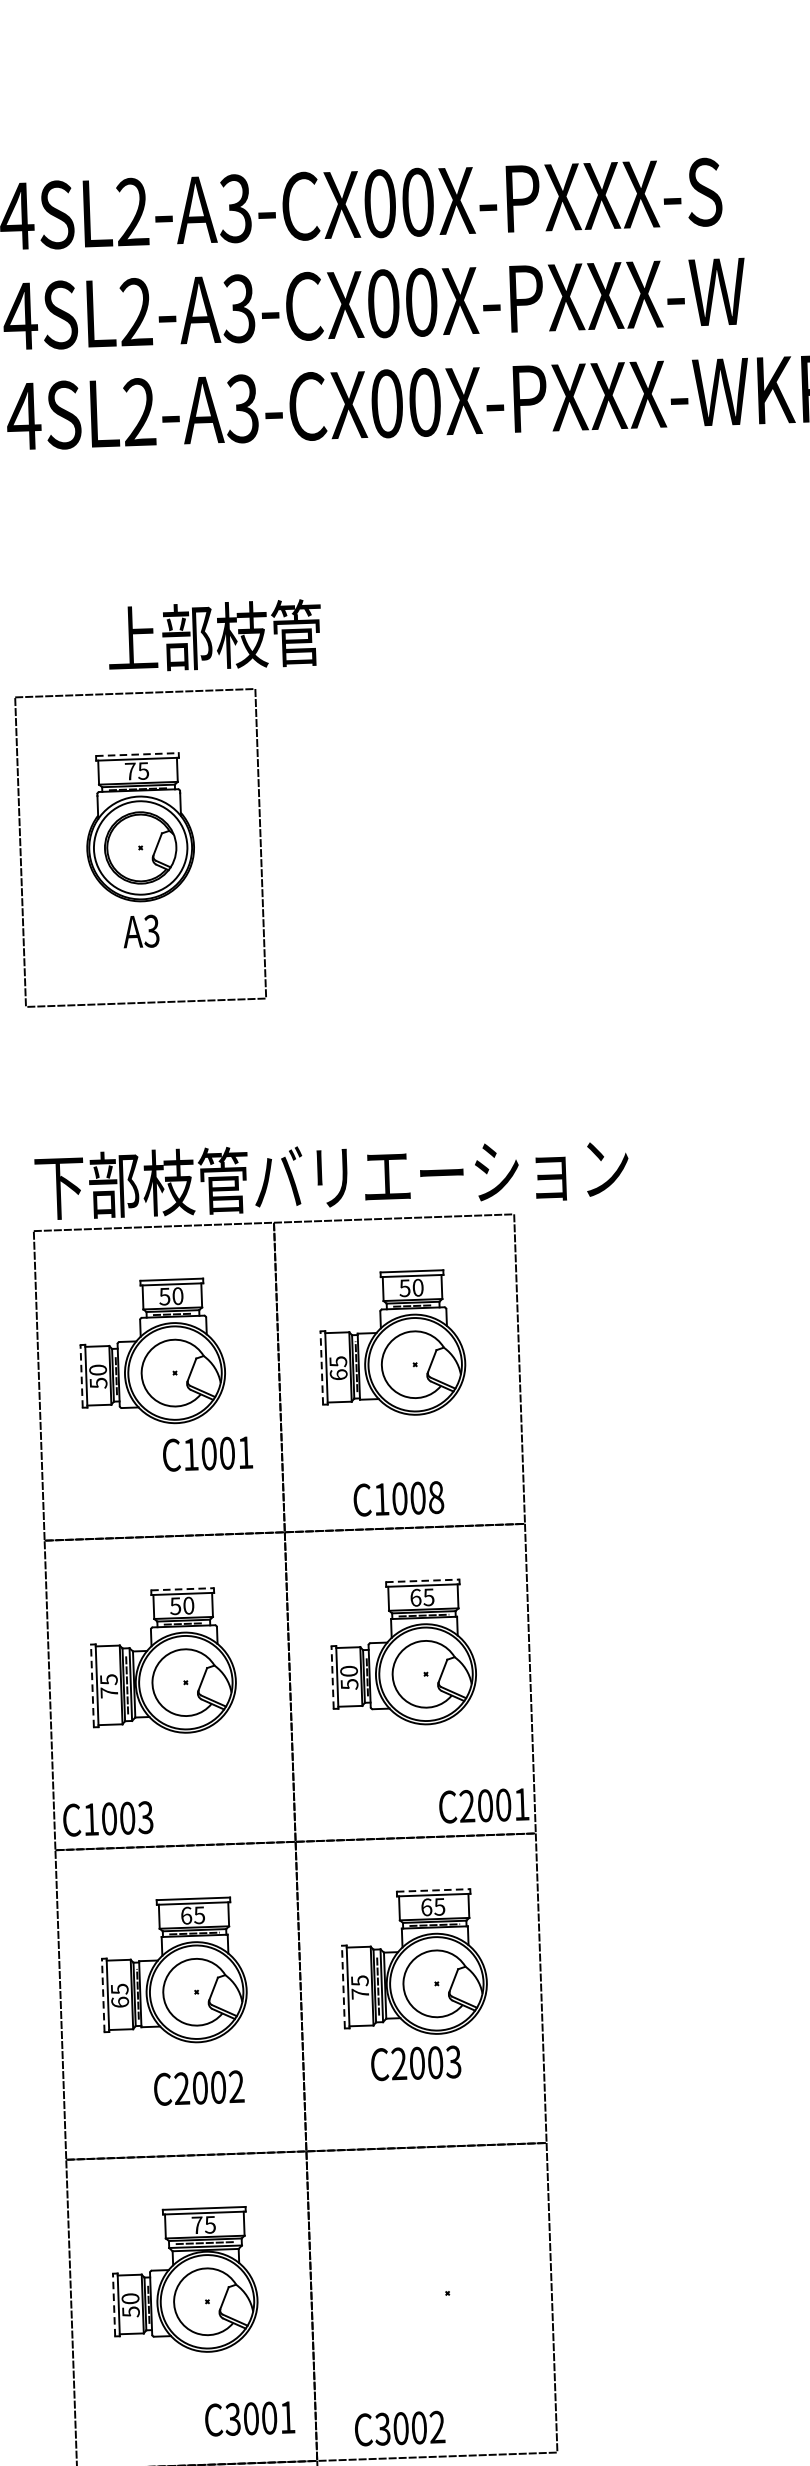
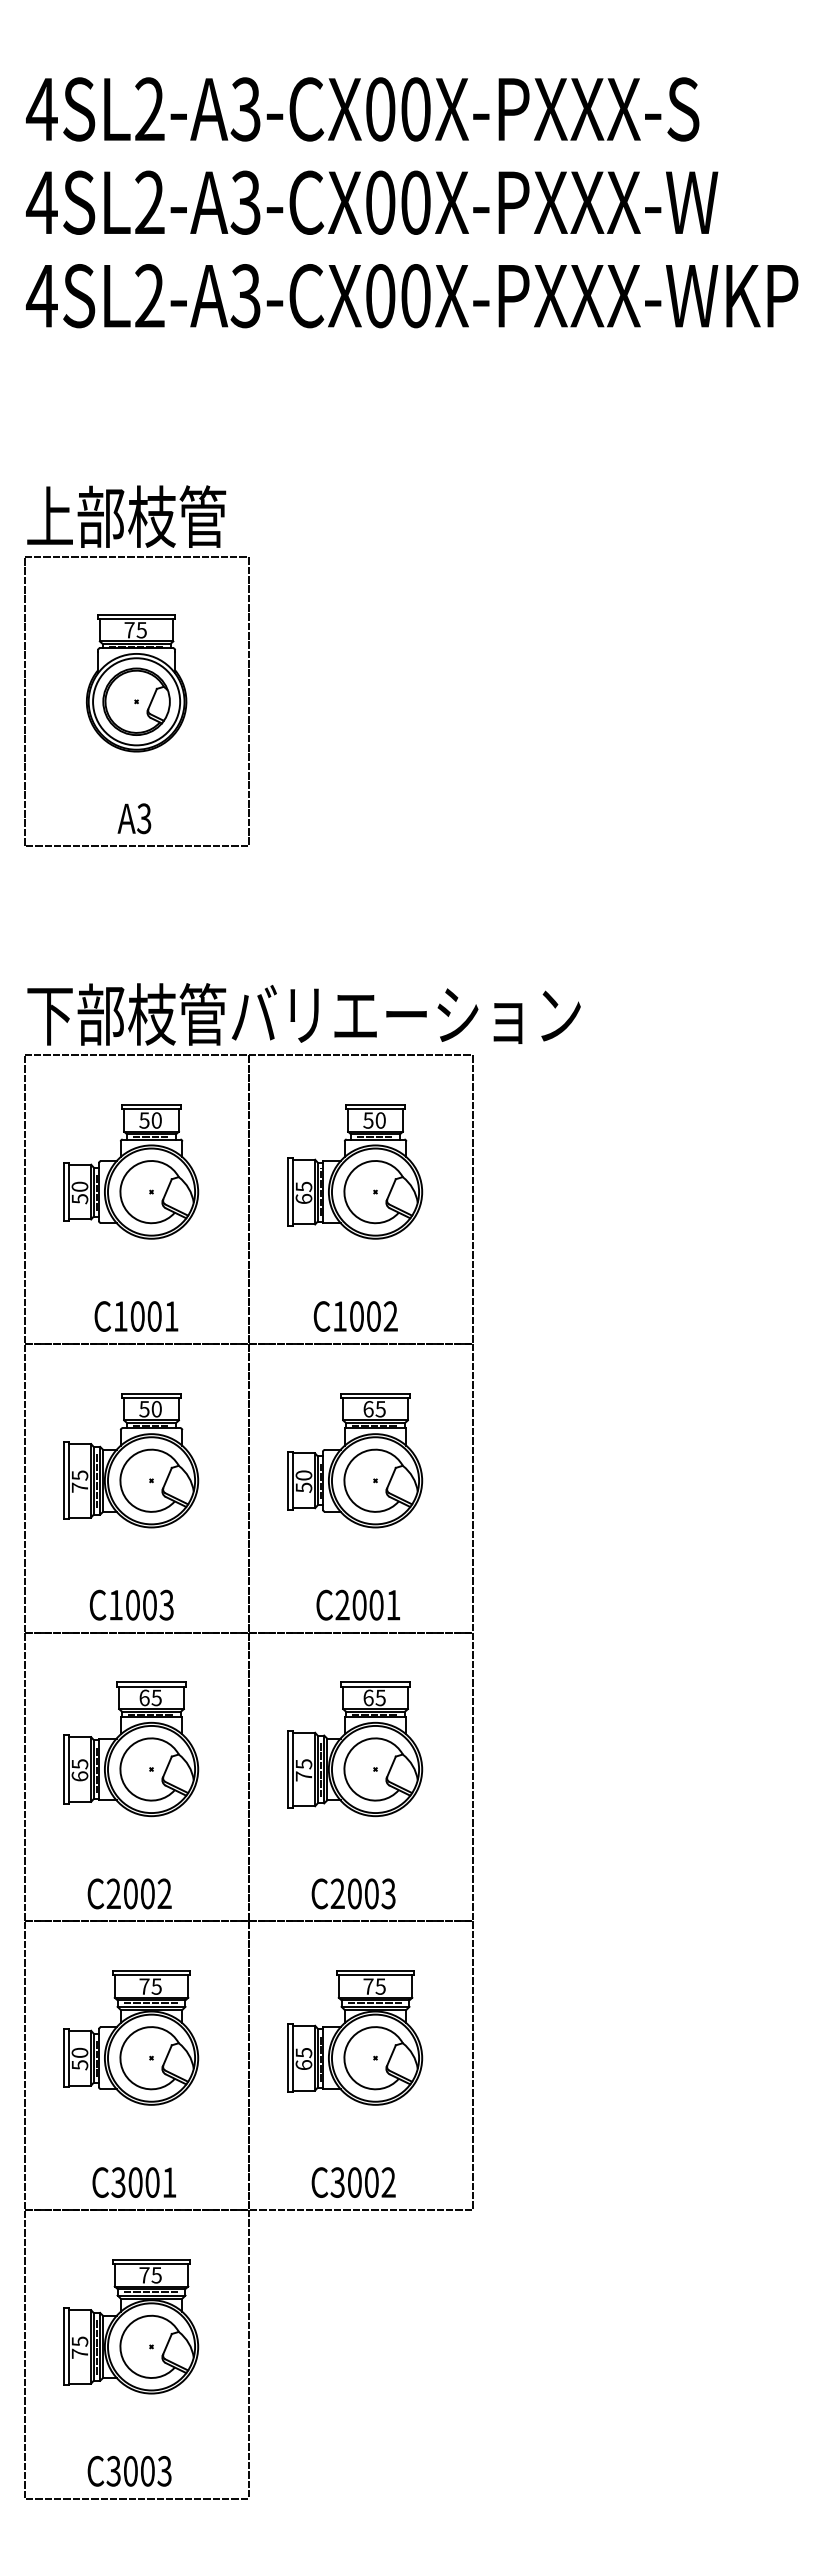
text: (214, 635) -> (126, 516), moved
line: (137, 754) -> (136, 614), dashed -> solid
text: (141, 931) -> (134, 818), moved
line: (321, 1367) -> (288, 1191), dashed -> solid
line: (81, 1375) -> (64, 1191), dashed -> solid
text: (207, 1453) -> (136, 1316), moved
text: (435, 1497) -> (390, 1316), C1008 -> C1002
line: (423, 1580) -> (376, 1393), dashed -> solid
line: (183, 1589) -> (152, 1393), dashed -> solid
line: (332, 1677) -> (288, 1480), dashed -> solid
line: (92, 1685) -> (64, 1480), dashed -> solid
text: (483, 1805) -> (357, 1604), moved
text: (107, 1818) -> (131, 1604), moved
line: (434, 1890) -> (376, 1682), dashed -> solid
line: (343, 1987) -> (288, 1769), dashed -> solid
line: (103, 1995) -> (64, 1769), dashed -> solid
text: (415, 2062) -> (353, 1893), moved
text: (198, 2087) -> (129, 1893), moved
part: (425, 2271) -> (355, 2037), added
line: (114, 2304) -> (64, 2057), dashed -> solid
text: (249, 2418) -> (133, 2182), moved
text: (399, 2428) -> (353, 2182), moved

